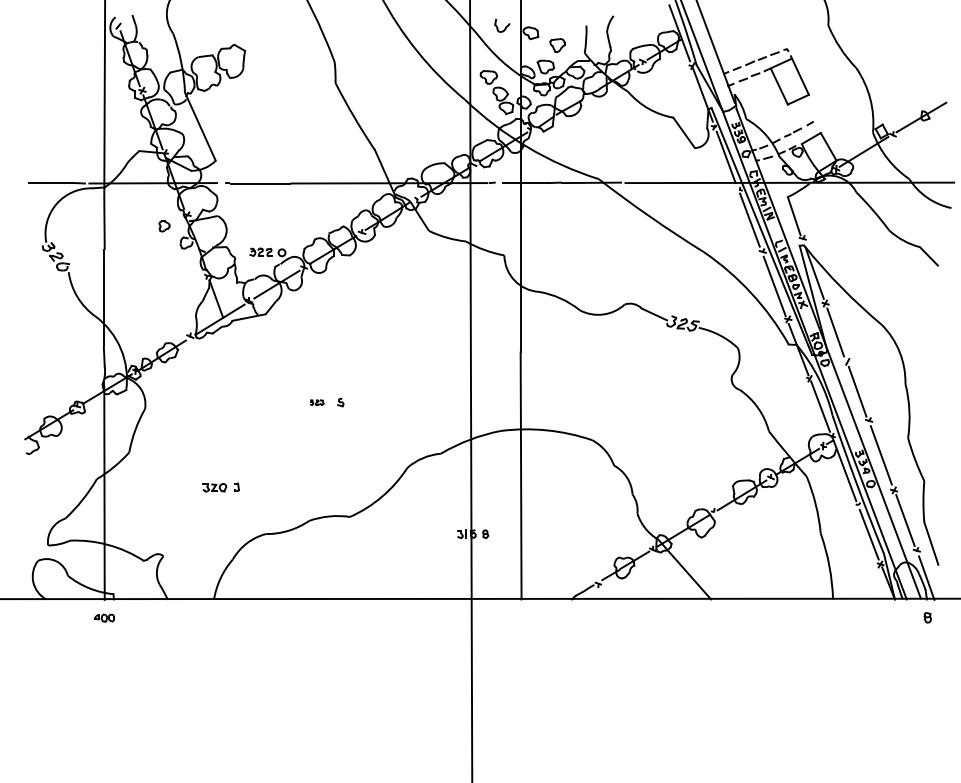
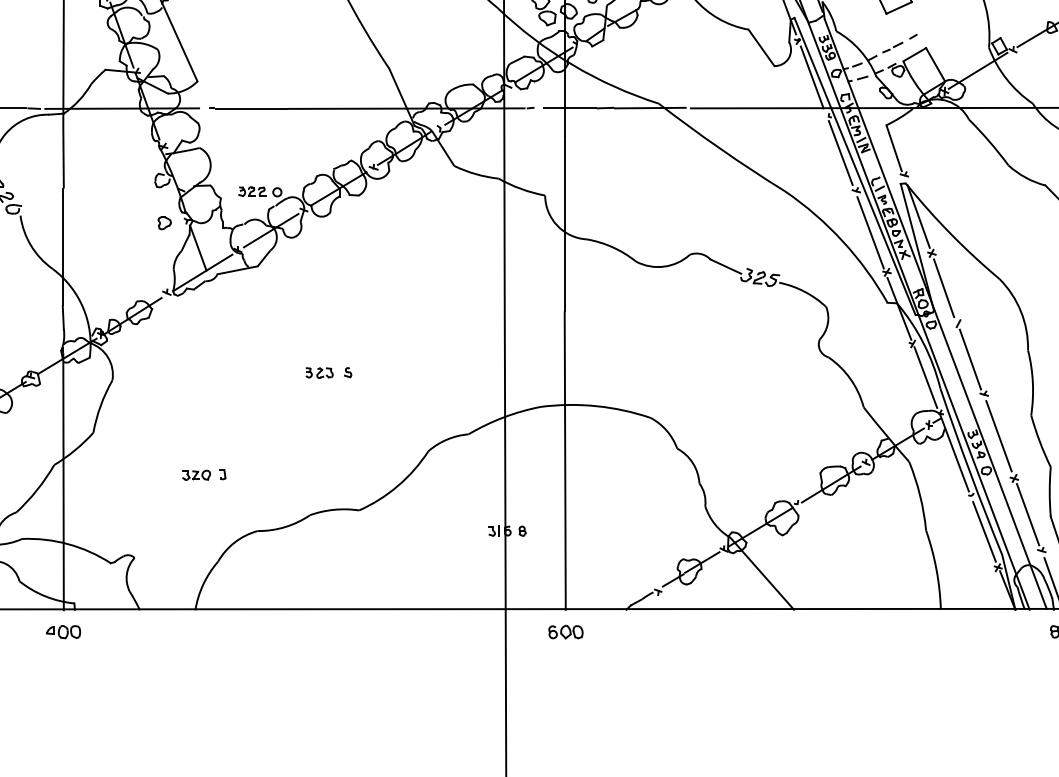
part: (164, 226) -> (164, 223), moved
part: (316, 402) -> (318, 372), size x1.67
part: (521, 617) -> (565, 631), added
part: (104, 618) -> (63, 632), size x1.43

